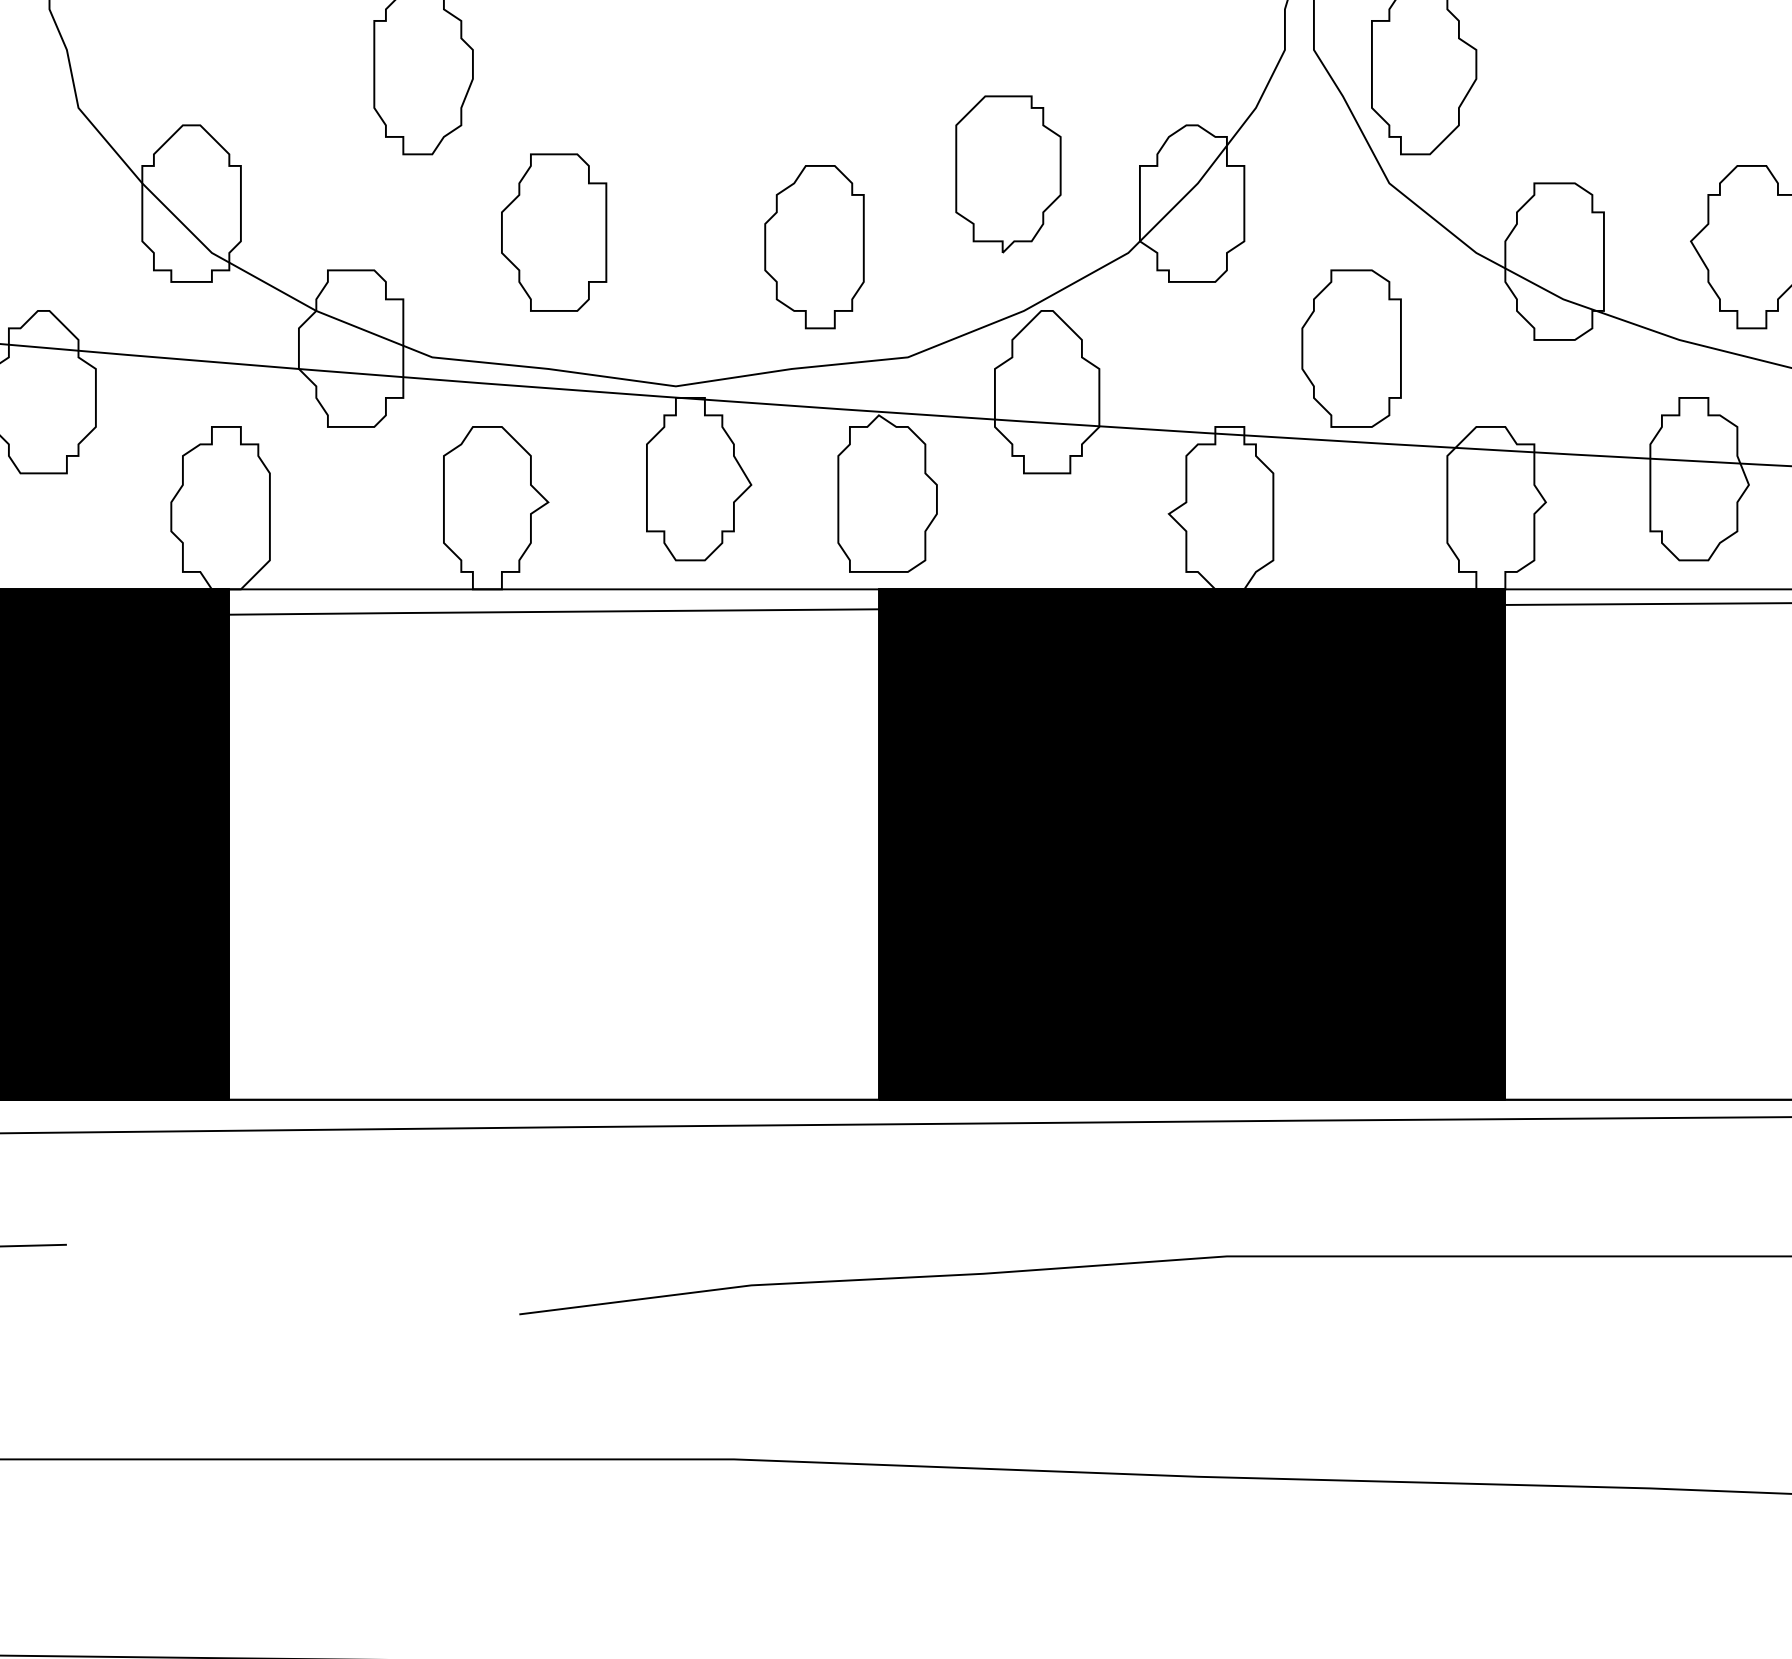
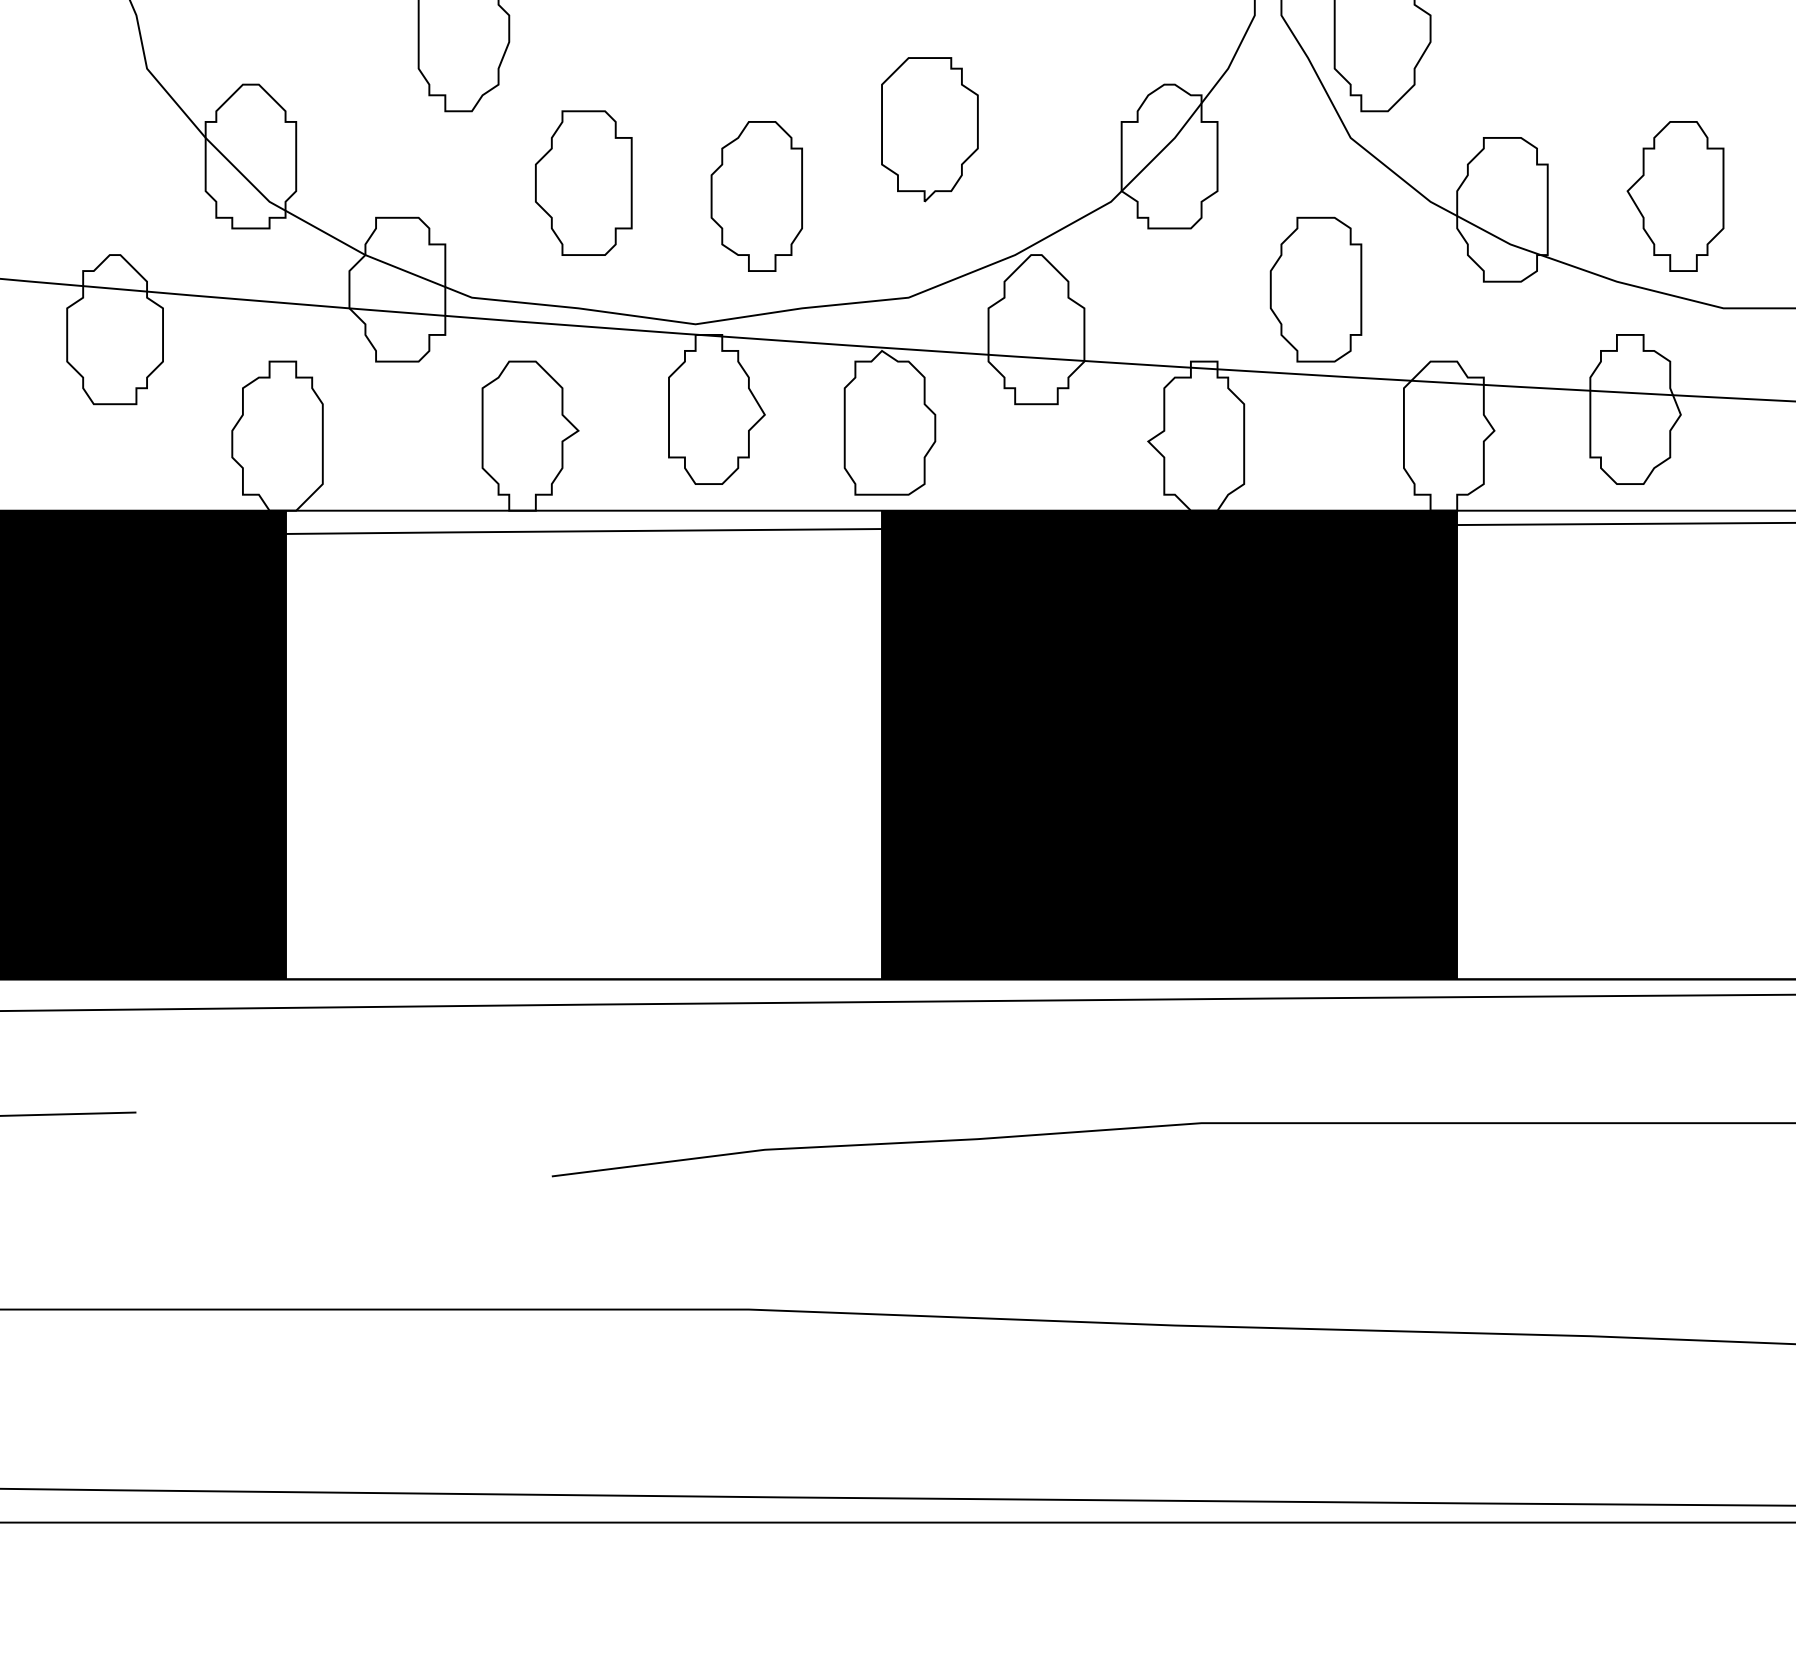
part: (1007, 174) -> (929, 129), moved
part: (814, 247) -> (756, 196), moved

